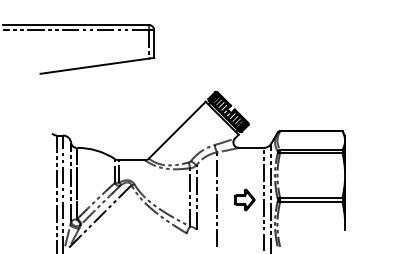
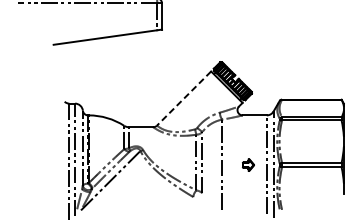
line: (176, 130) -> (183, 98), solid -> dashed
part: (244, 199) -> (248, 164), size x0.6

